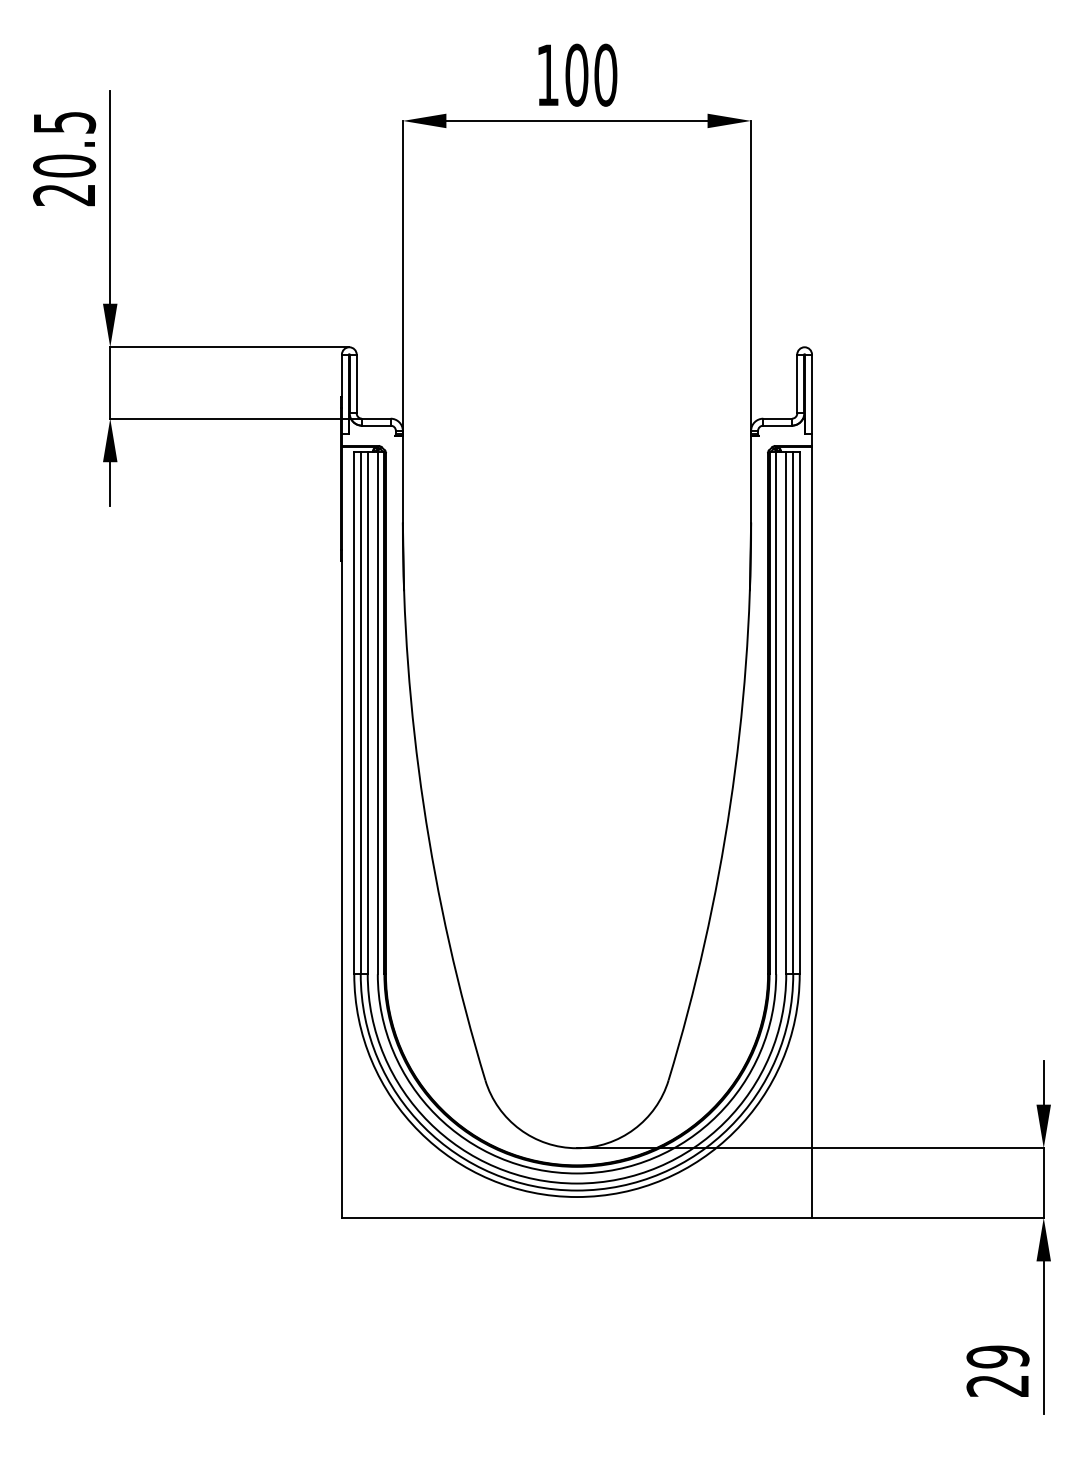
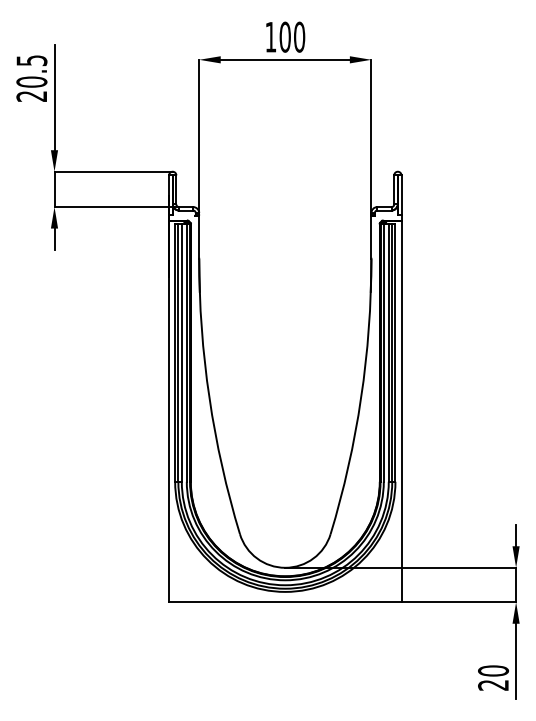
text: (998, 1355) -> (493, 670), 29 -> 20

